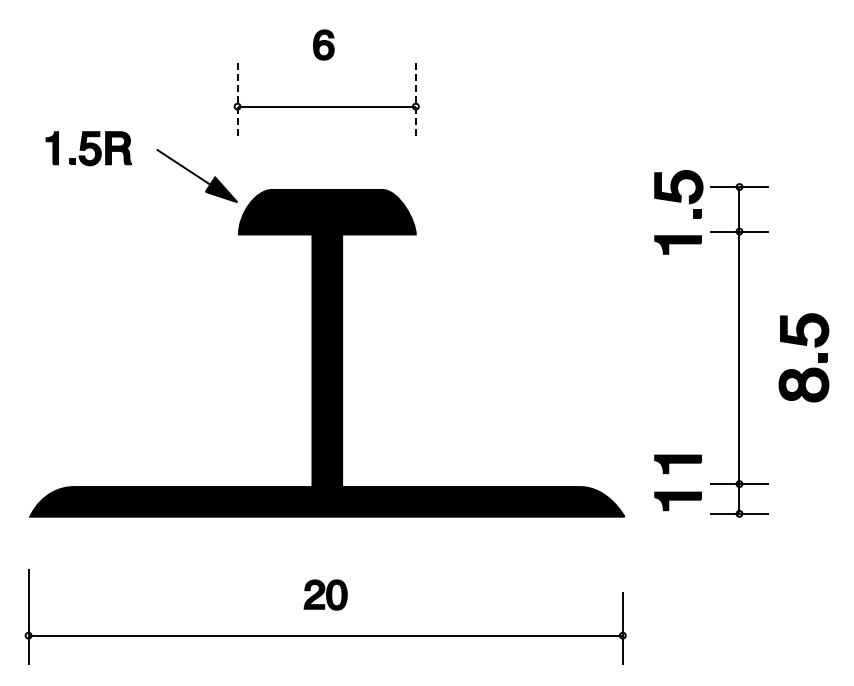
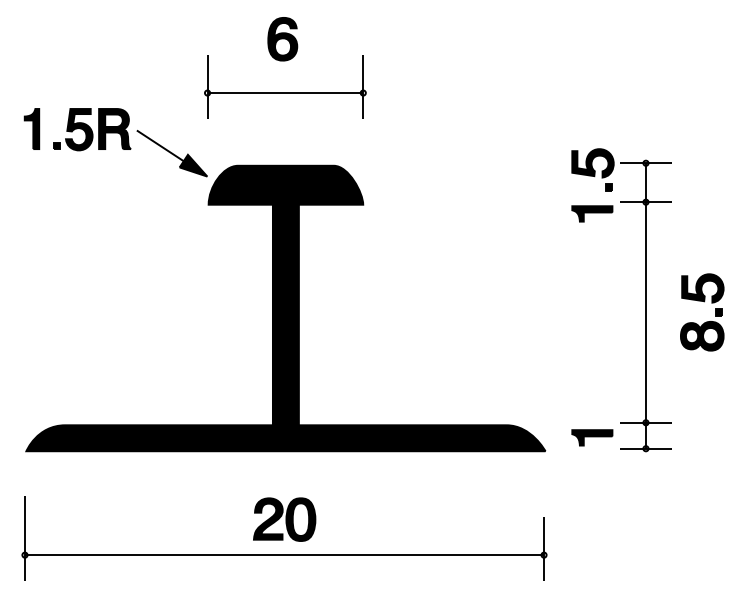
part: (323, 44) -> (282, 38), size x1.67
line: (237, 99) -> (207, 86), dashed -> solid
line: (415, 99) -> (362, 86), dashed -> solid
part: (88, 148) -> (77, 129), size x1.43
part: (677, 464) -> (591, 405), removed
part: (325, 594) -> (284, 519), size x1.67

